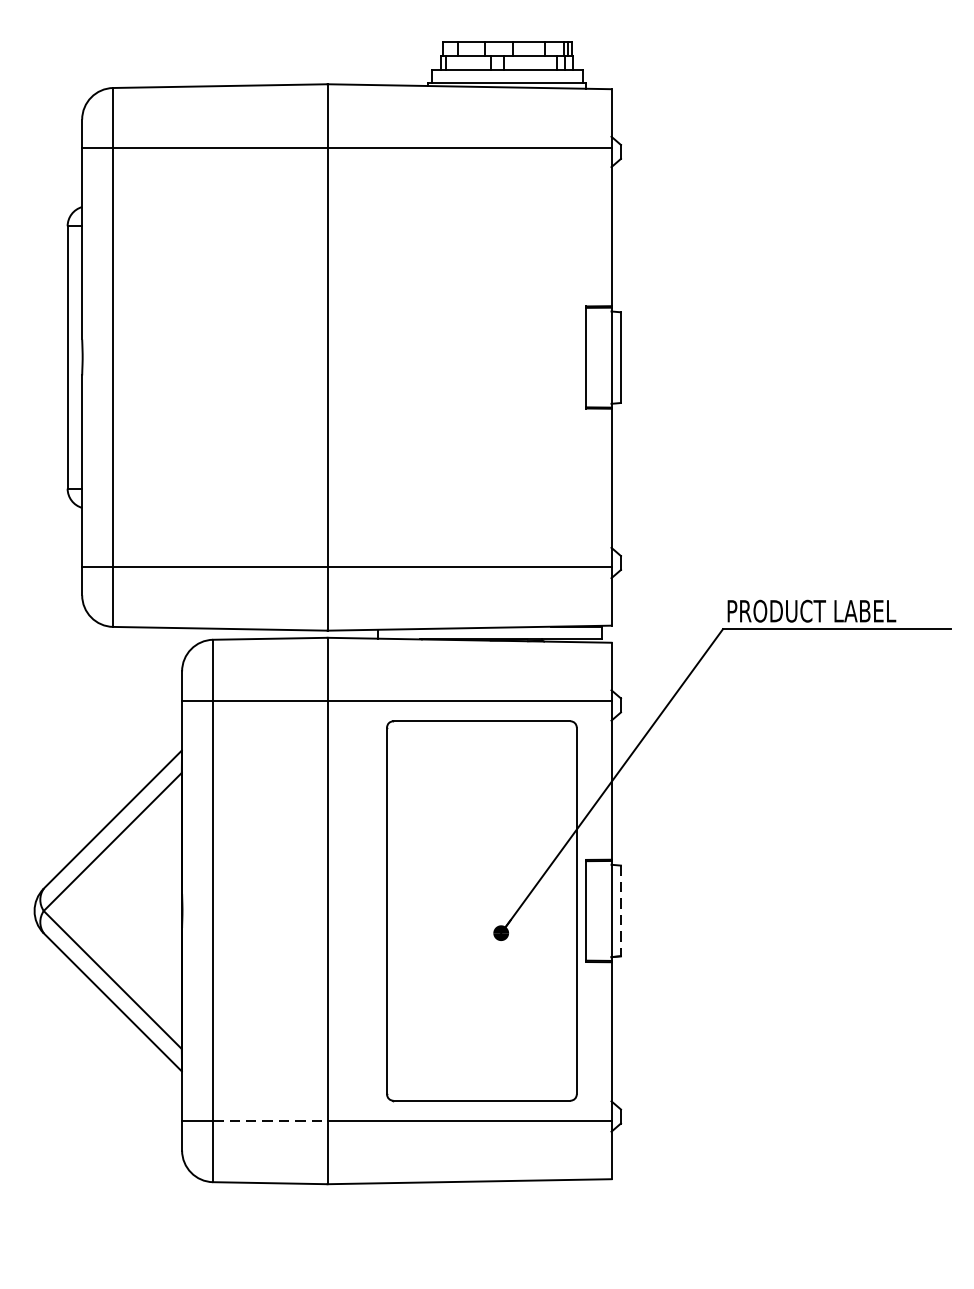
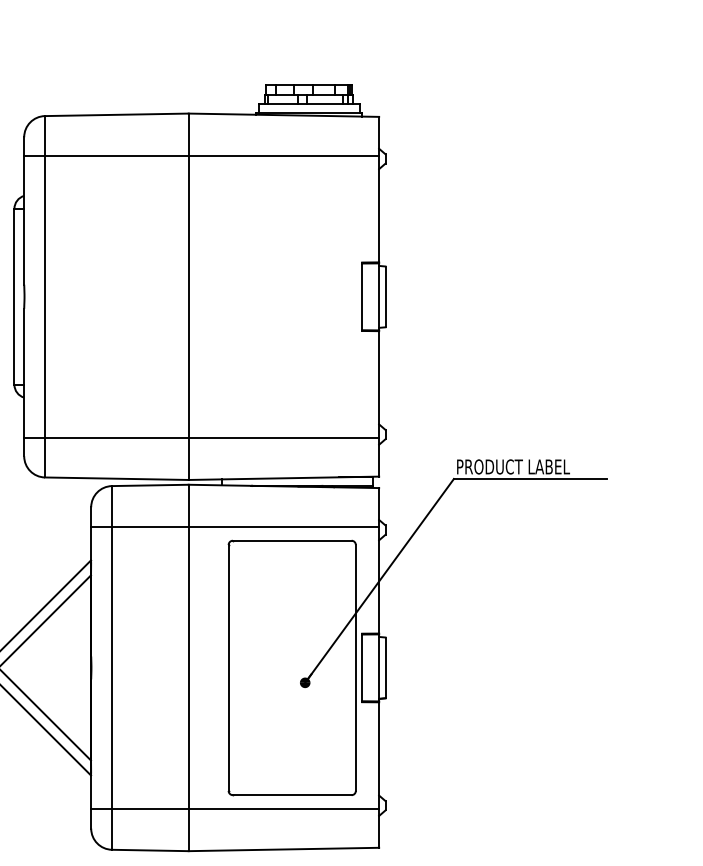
line: (620, 911) -> (385, 668), dashed -> solid
line: (270, 1120) -> (150, 808), dashed -> solid

